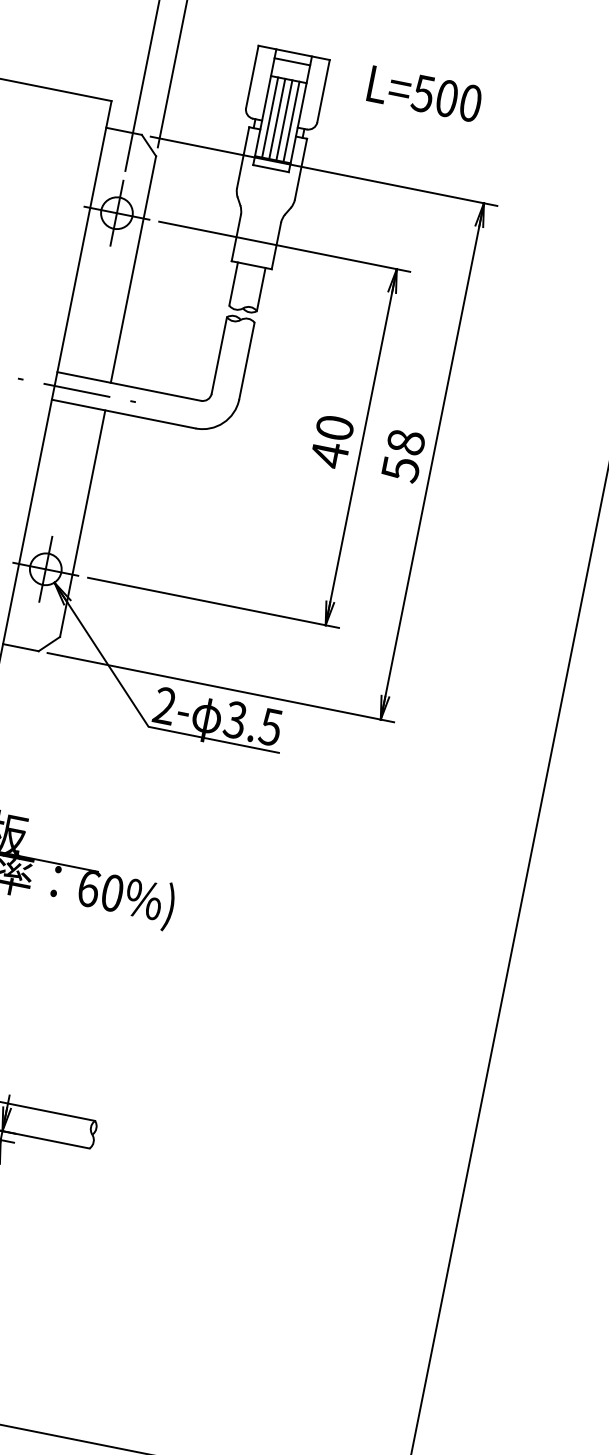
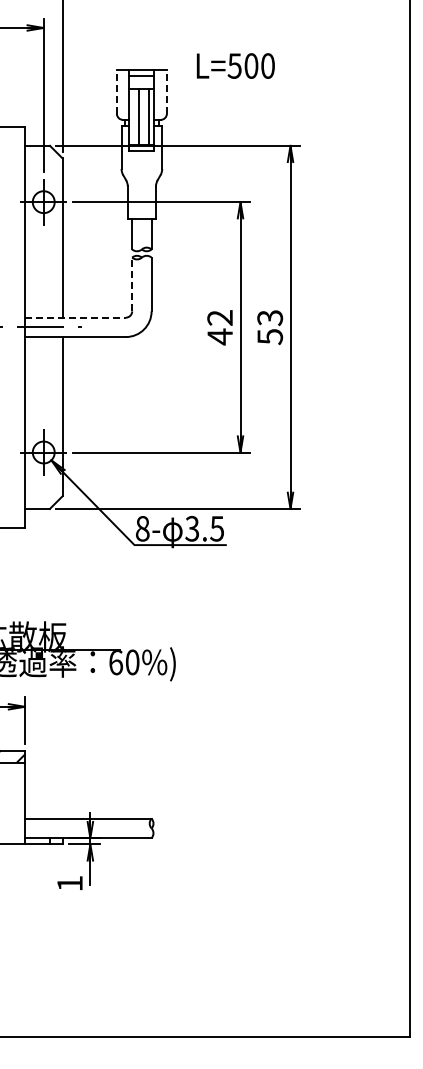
line: (251, 76) -> (116, 91), solid -> dashed
line: (323, 90) -> (166, 91), solid -> dashed
text: (424, 93) -> (235, 65), moved
line: (270, 117) -> (134, 116), removed
line: (284, 119) -> (144, 116), removed
line: (219, 355) -> (132, 284), solid -> dashed
line: (129, 386) -> (75, 317), solid -> dashed
text: (335, 427) -> (220, 317), 40 -> 42
text: (405, 442) -> (269, 318), 58 -> 53
text: (164, 705) -> (142, 528), 2- -> 8-

